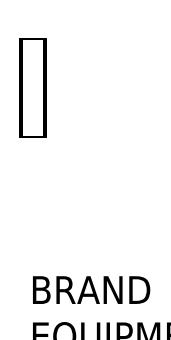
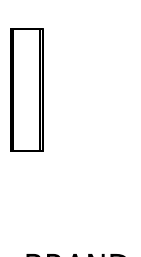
part: (32, 87) -> (26, 89), size x1.43

